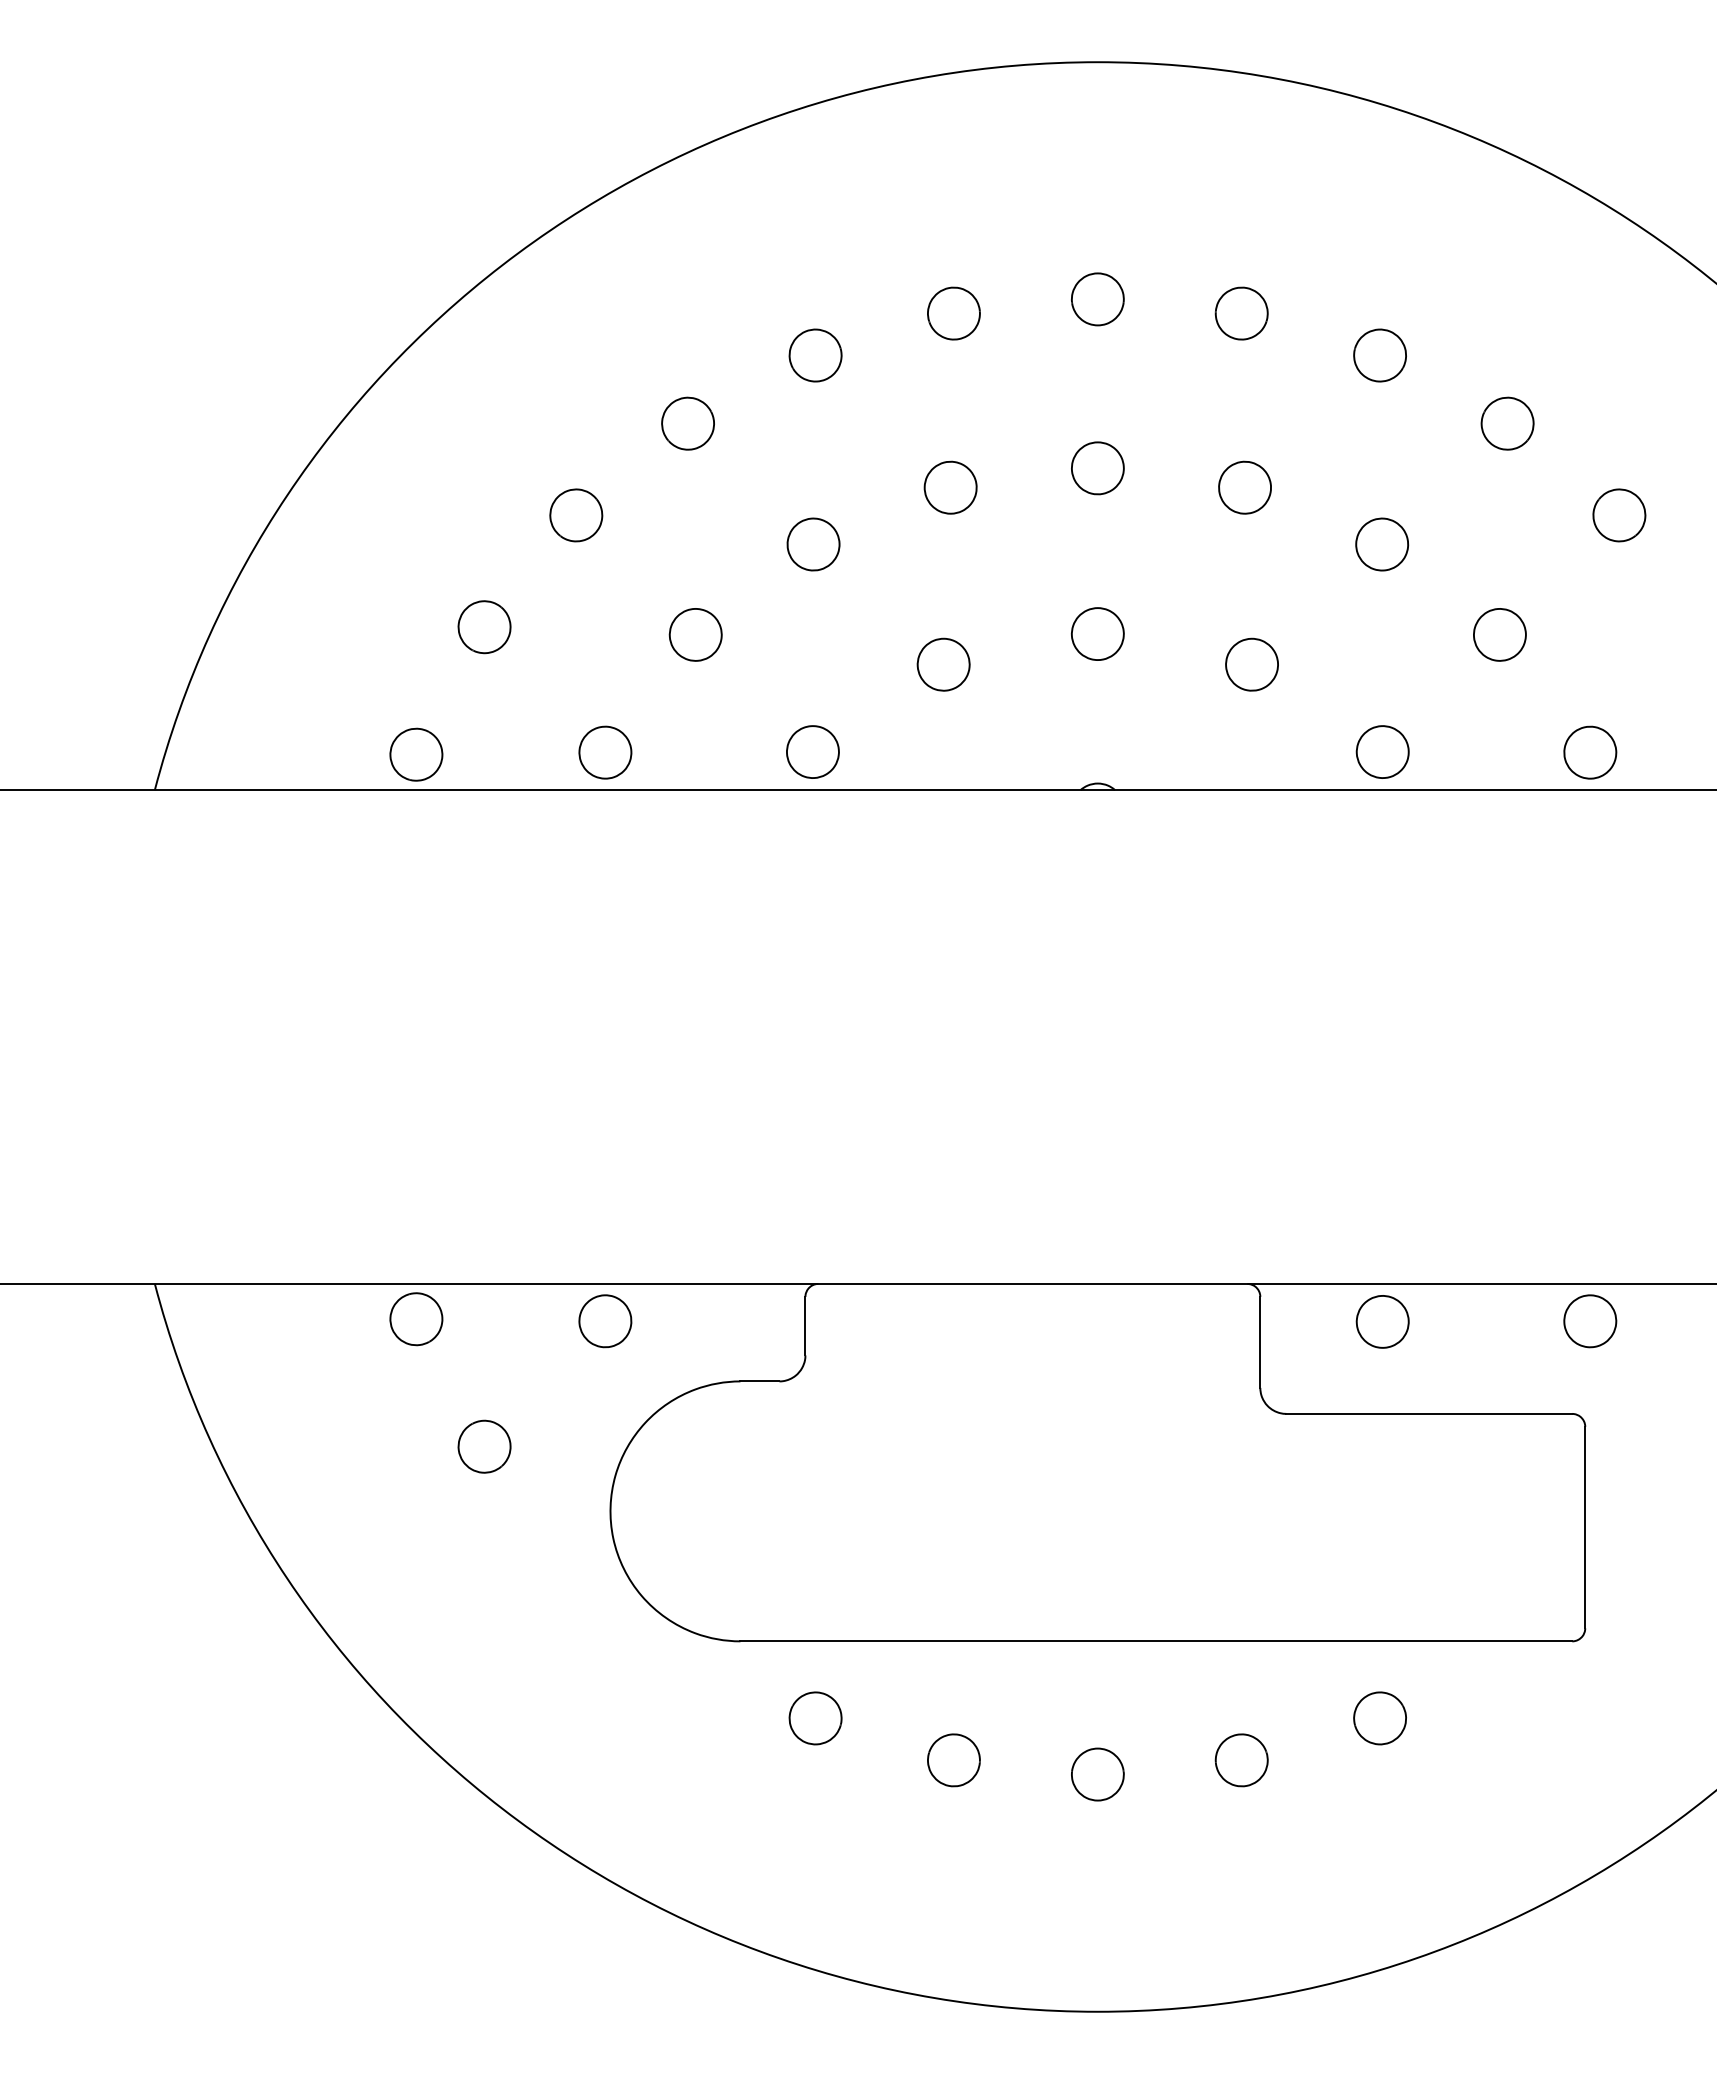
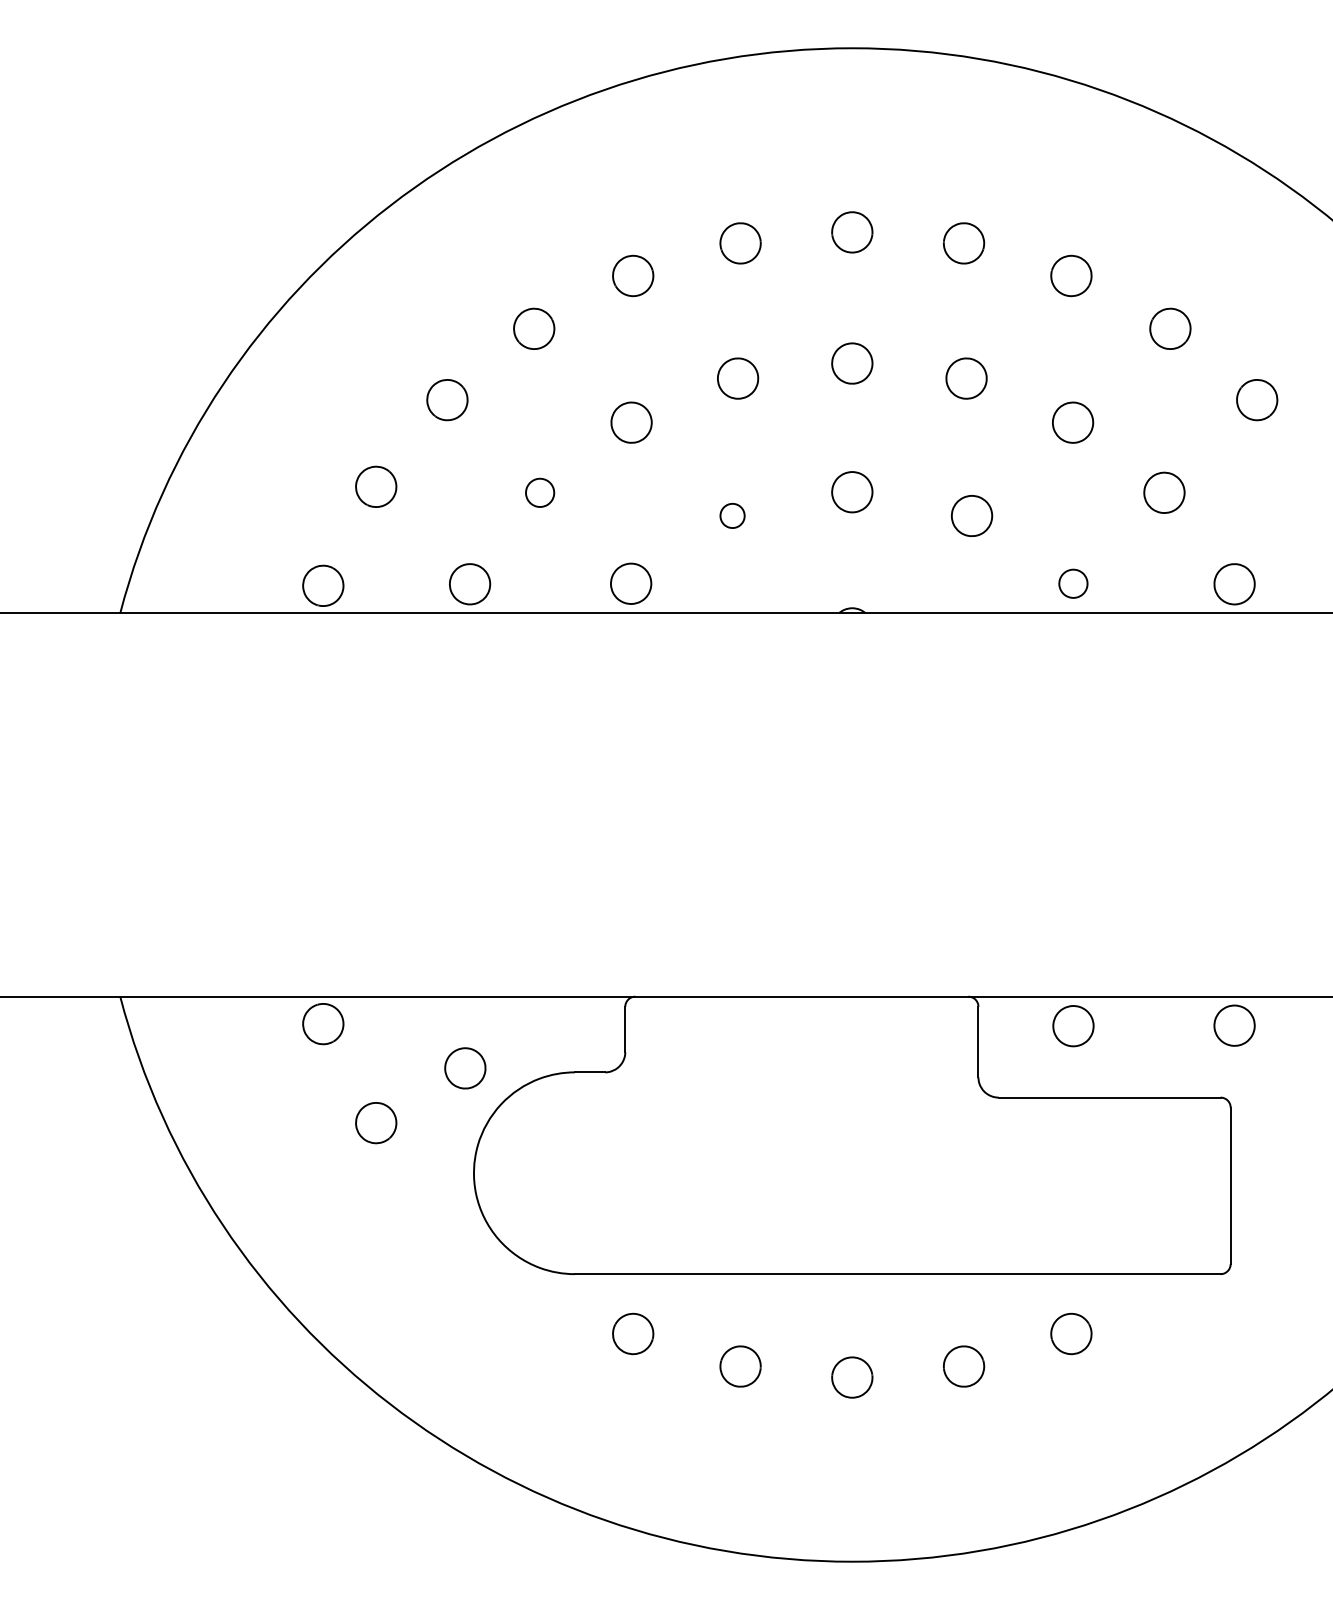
part: (695, 634) -> (539, 492), size x0.7
part: (943, 664) -> (732, 515), size x0.6
part: (1382, 751) -> (1073, 583), size x0.7
part: (605, 1321) -> (465, 1068), moved

